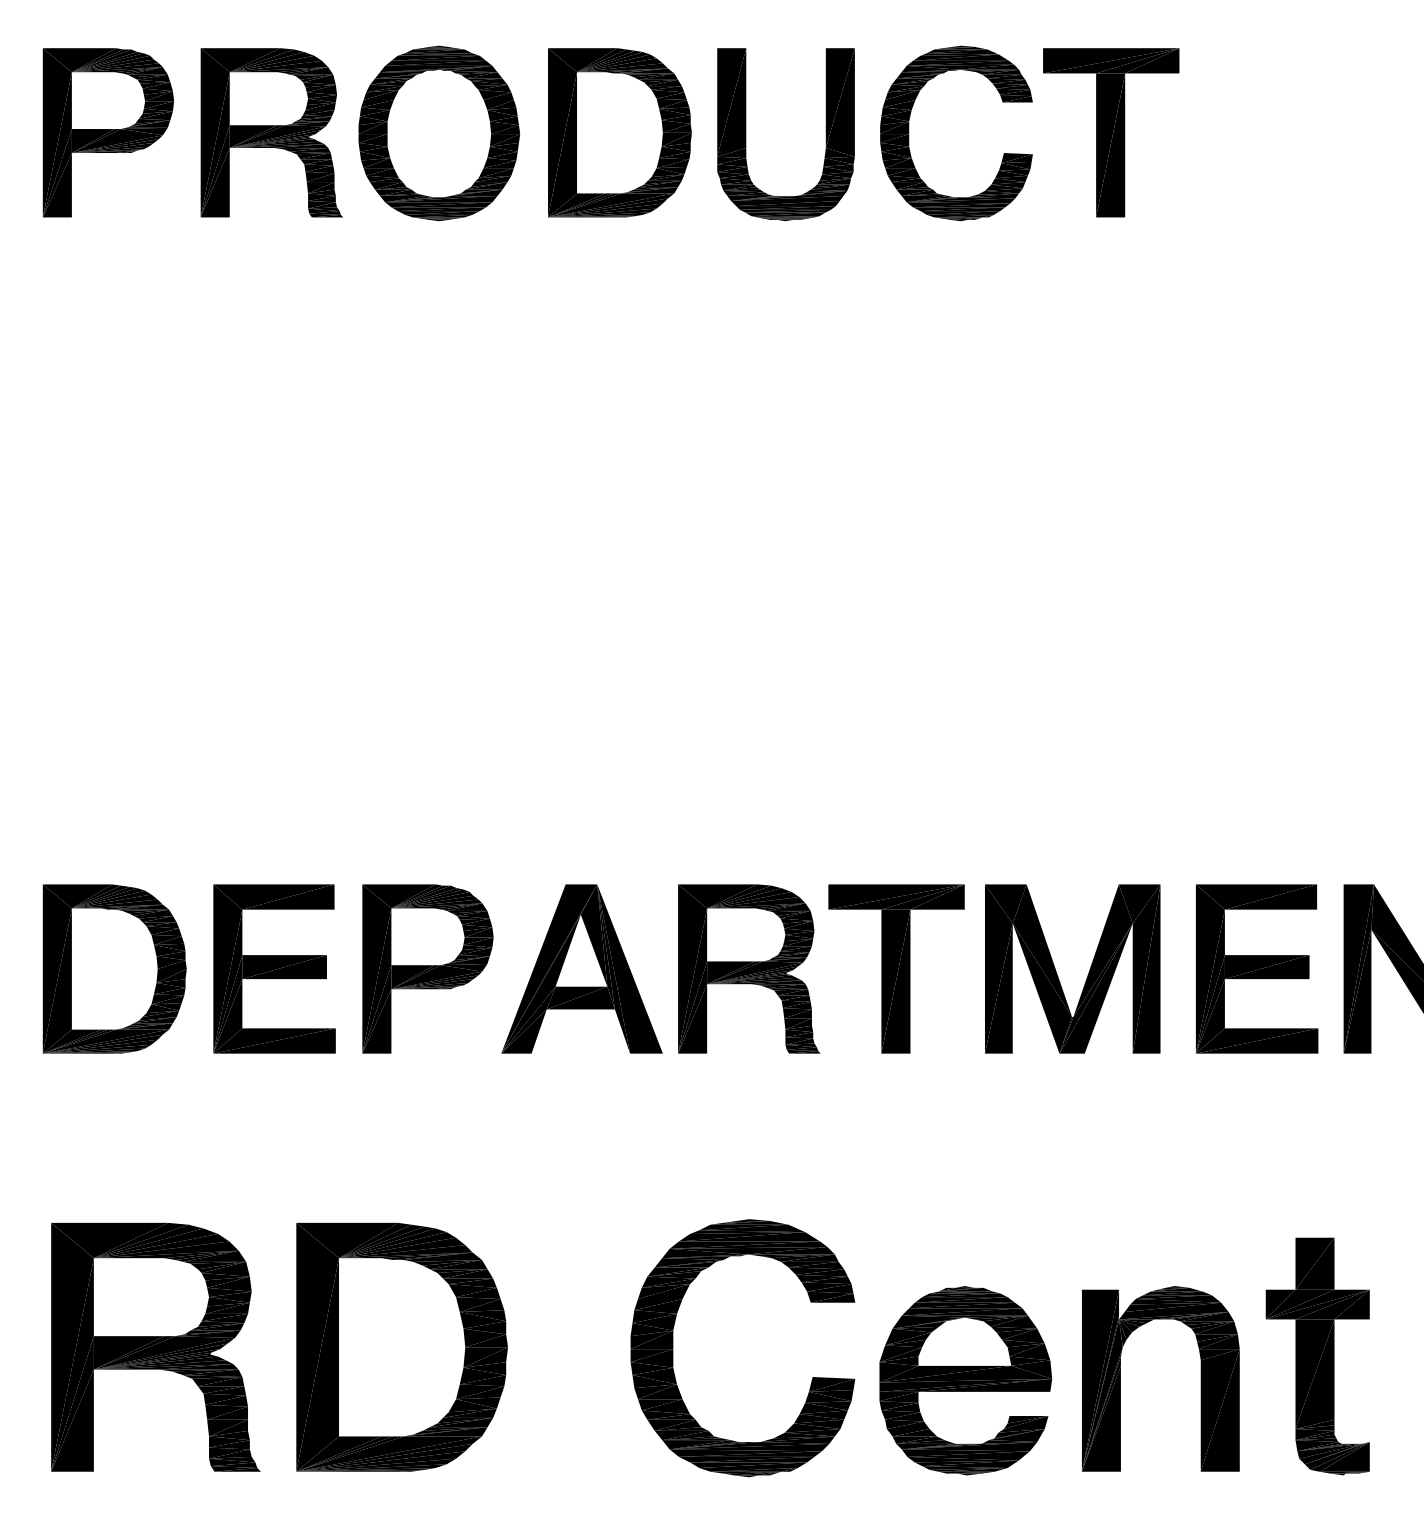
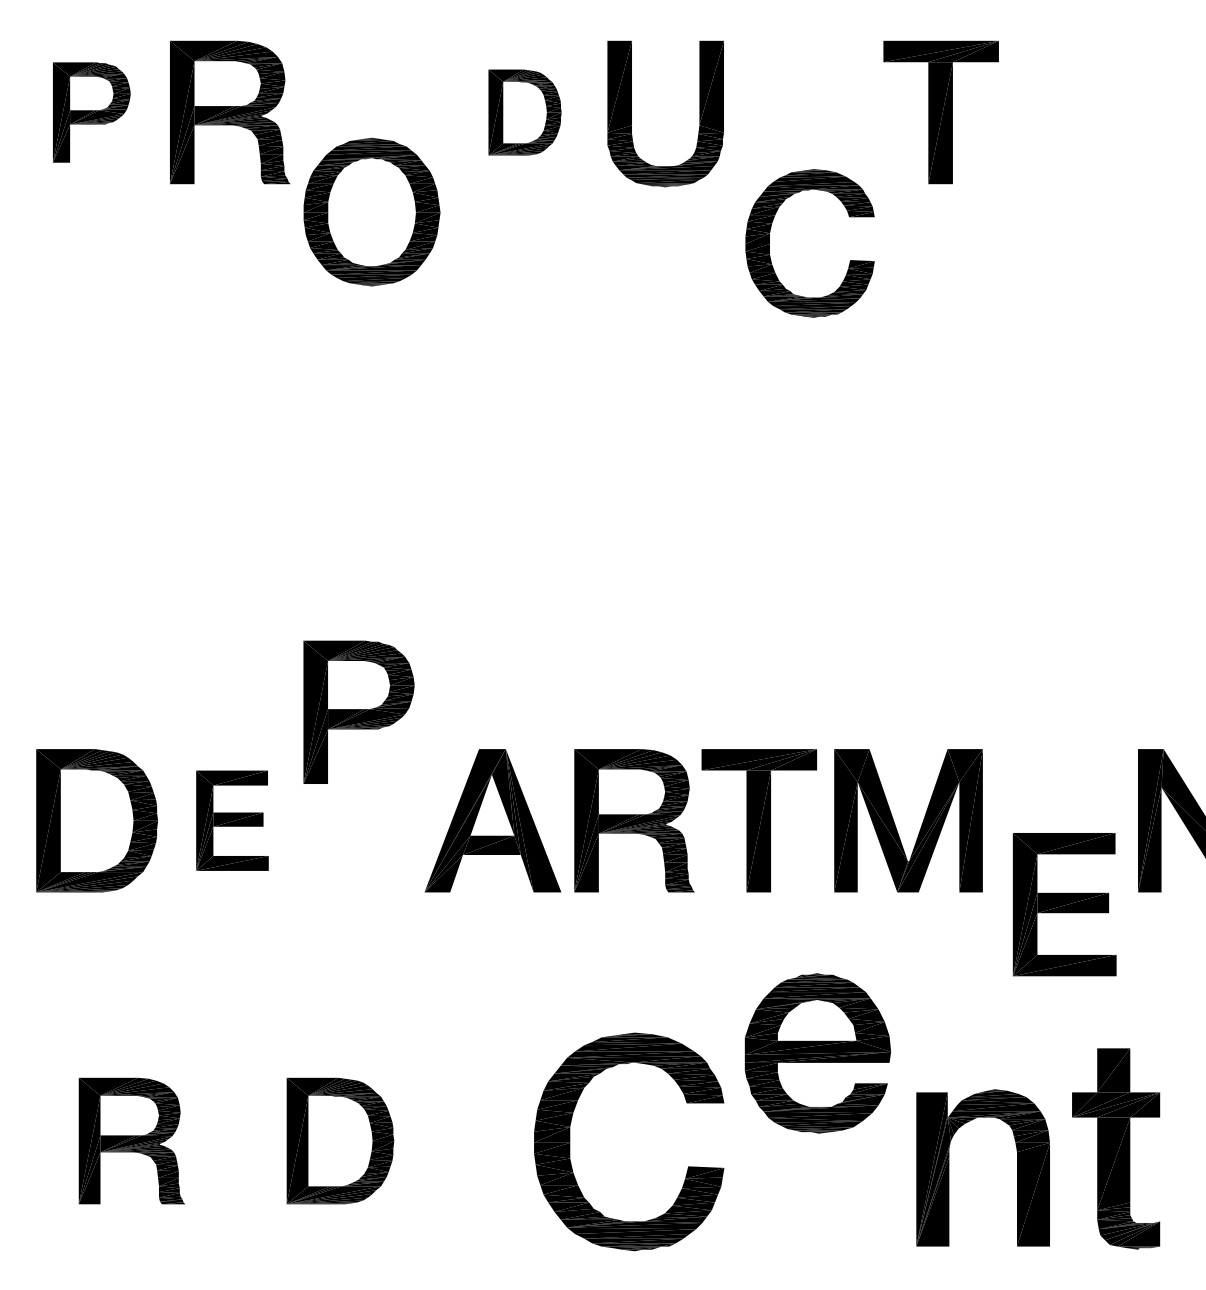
part: (108, 132) -> (91, 112), size x0.7
part: (619, 132) -> (524, 112), size x0.6
part: (439, 133) -> (372, 212), moved
part: (909, 133) -> (770, 243), moved
part: (274, 968) -> (232, 820), size x0.7
part: (427, 968) -> (358, 711), moved
part: (1257, 968) -> (1065, 904), moved
part: (155, 1346) -> (131, 1140), size x0.6
part: (401, 1346) -> (340, 1140), size x0.6
part: (965, 1380) -> (817, 1053), moved

